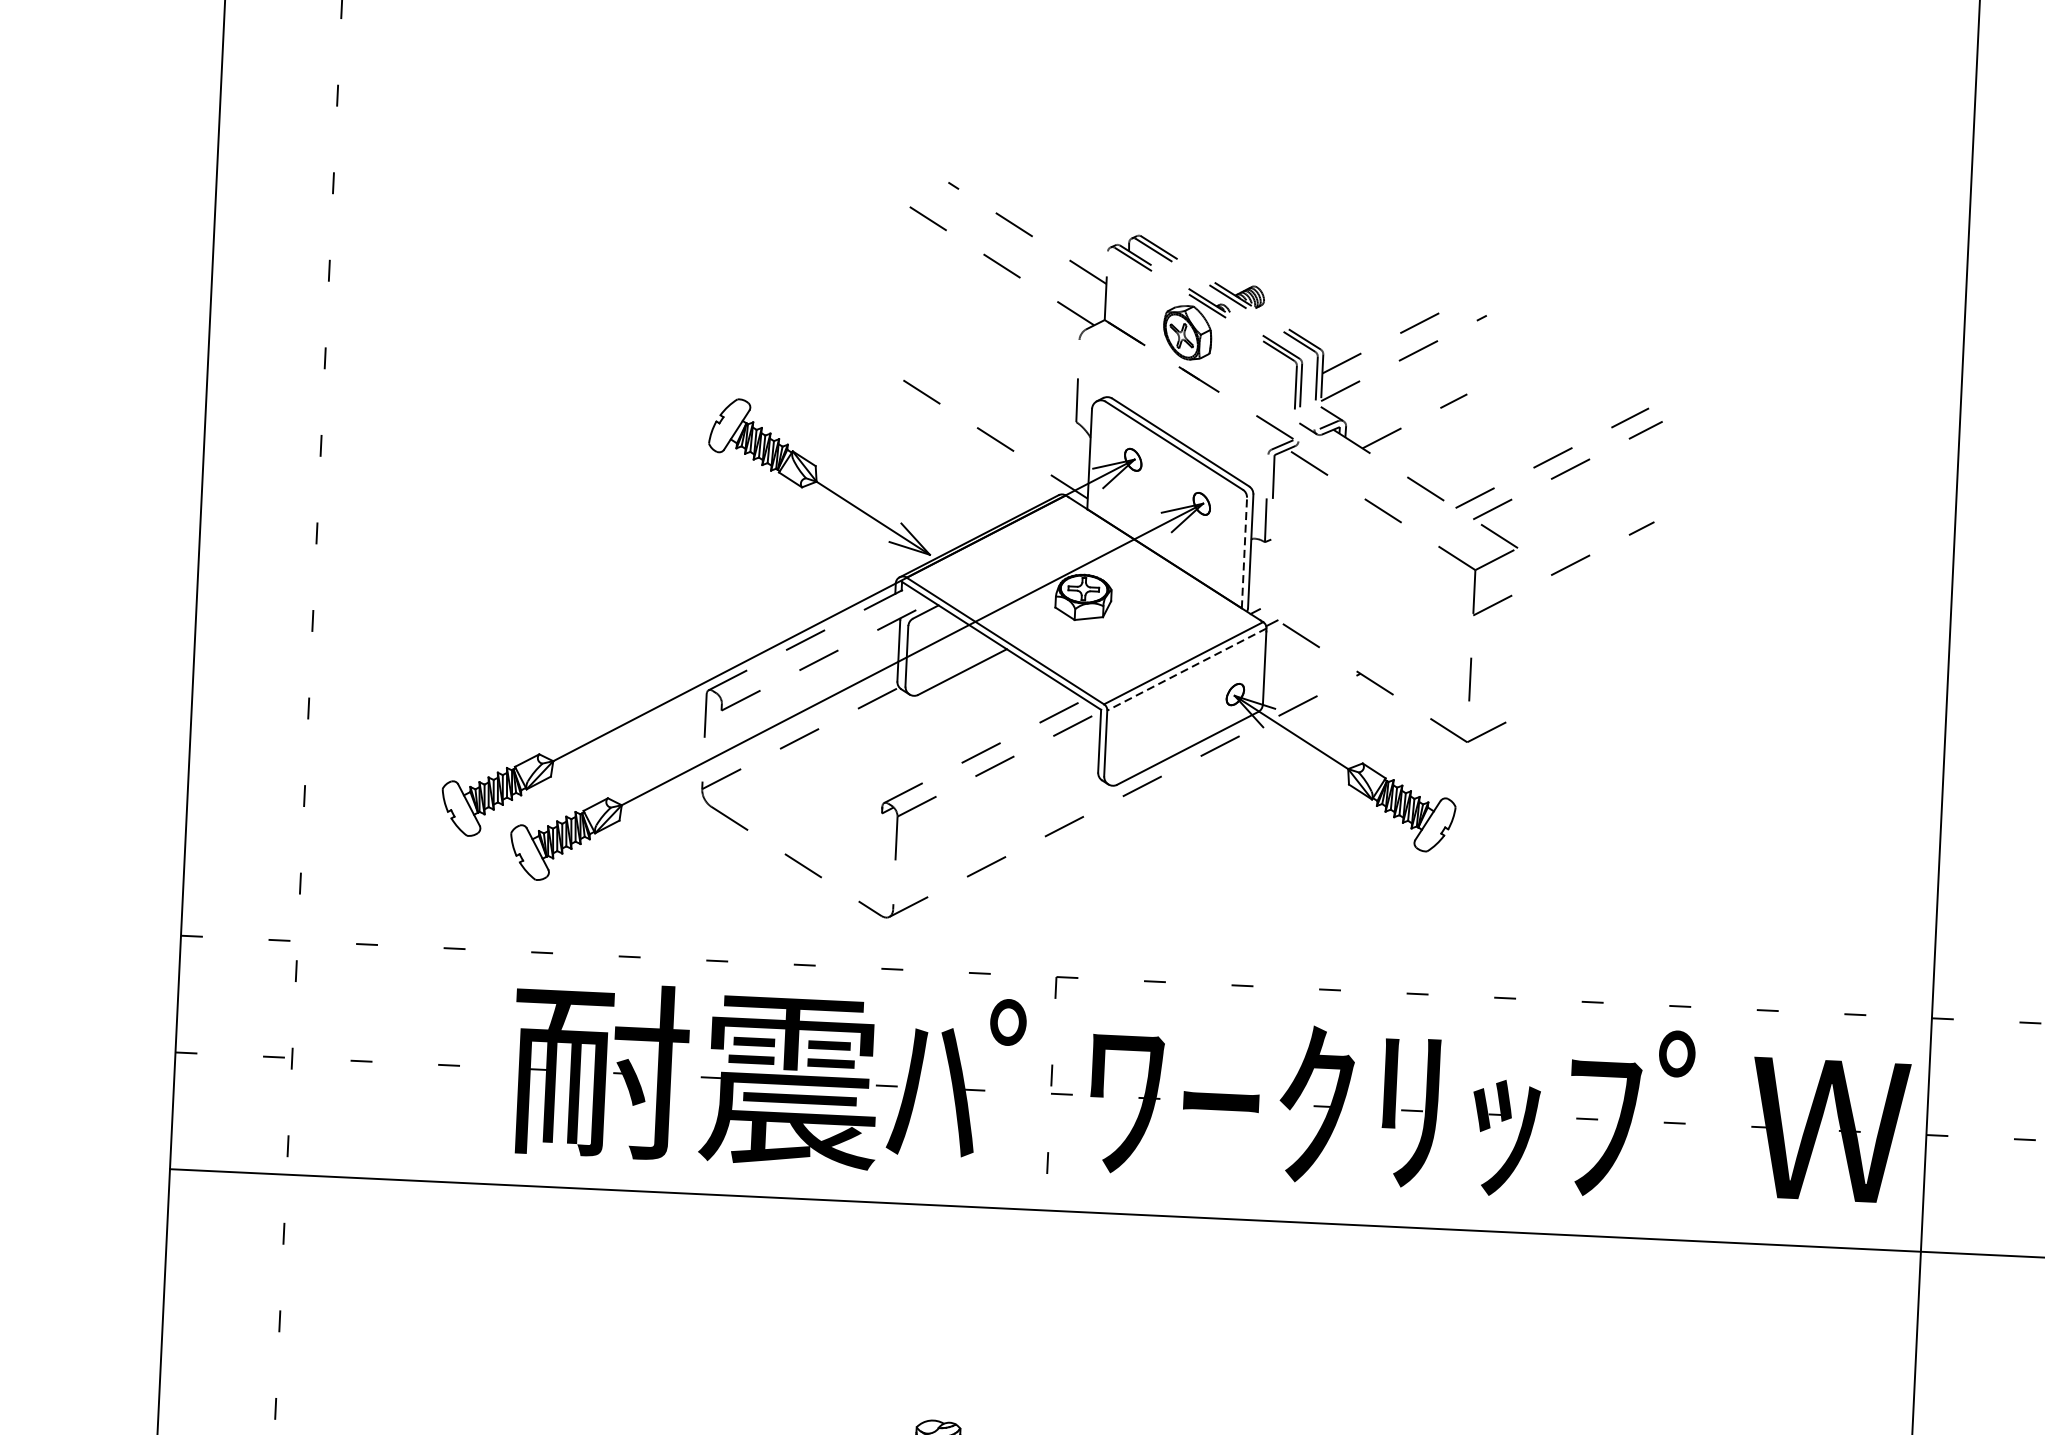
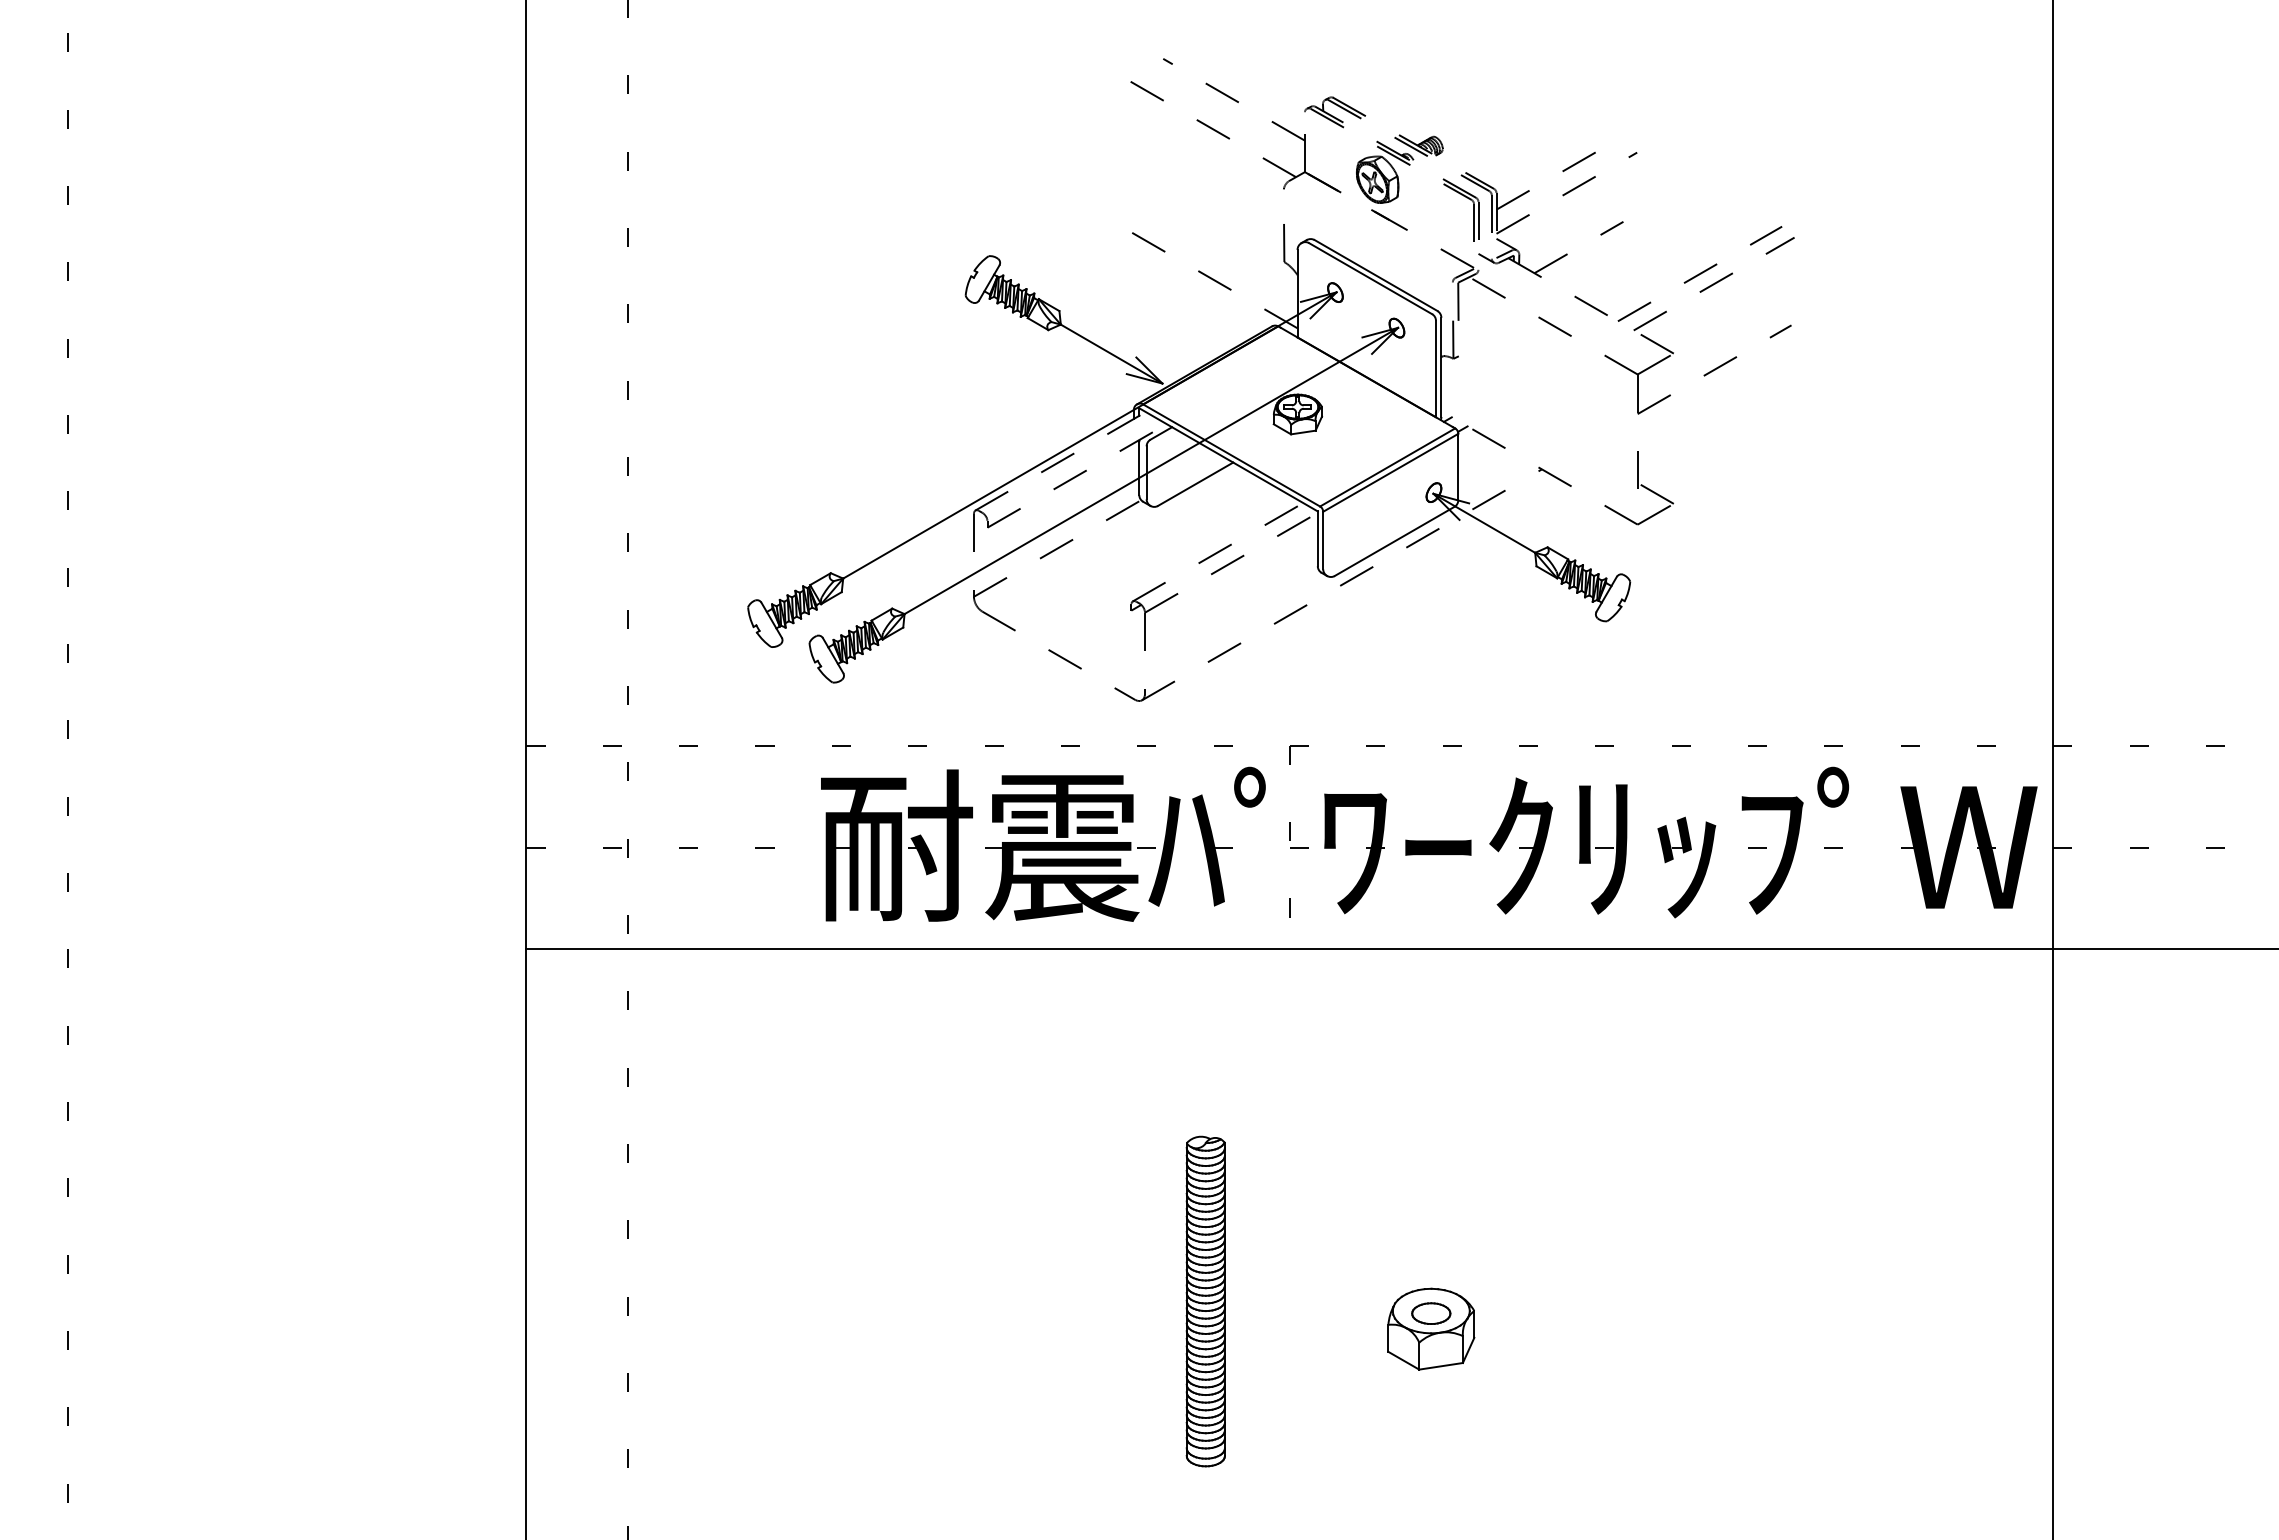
line: (1245, 552) -> (1436, 368), dashed -> solid
line: (1186, 670) -> (1390, 473), dashed -> solid
line: (1489, 707) -> (1655, 493), added

